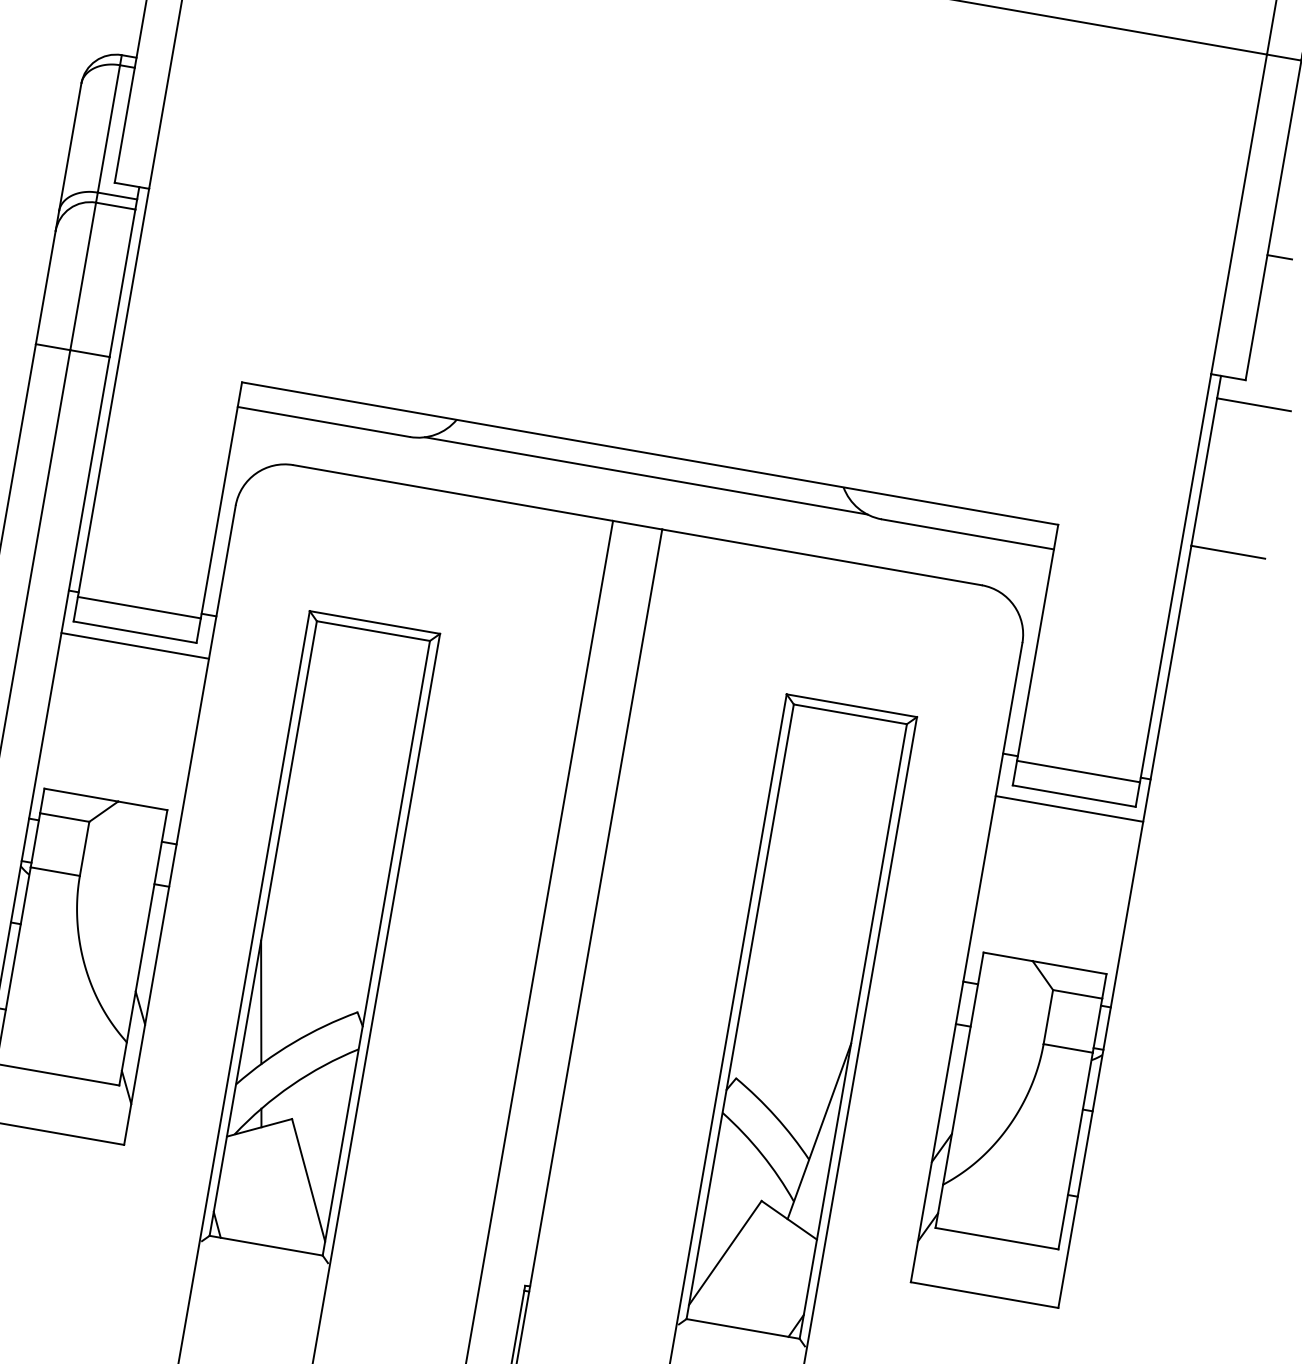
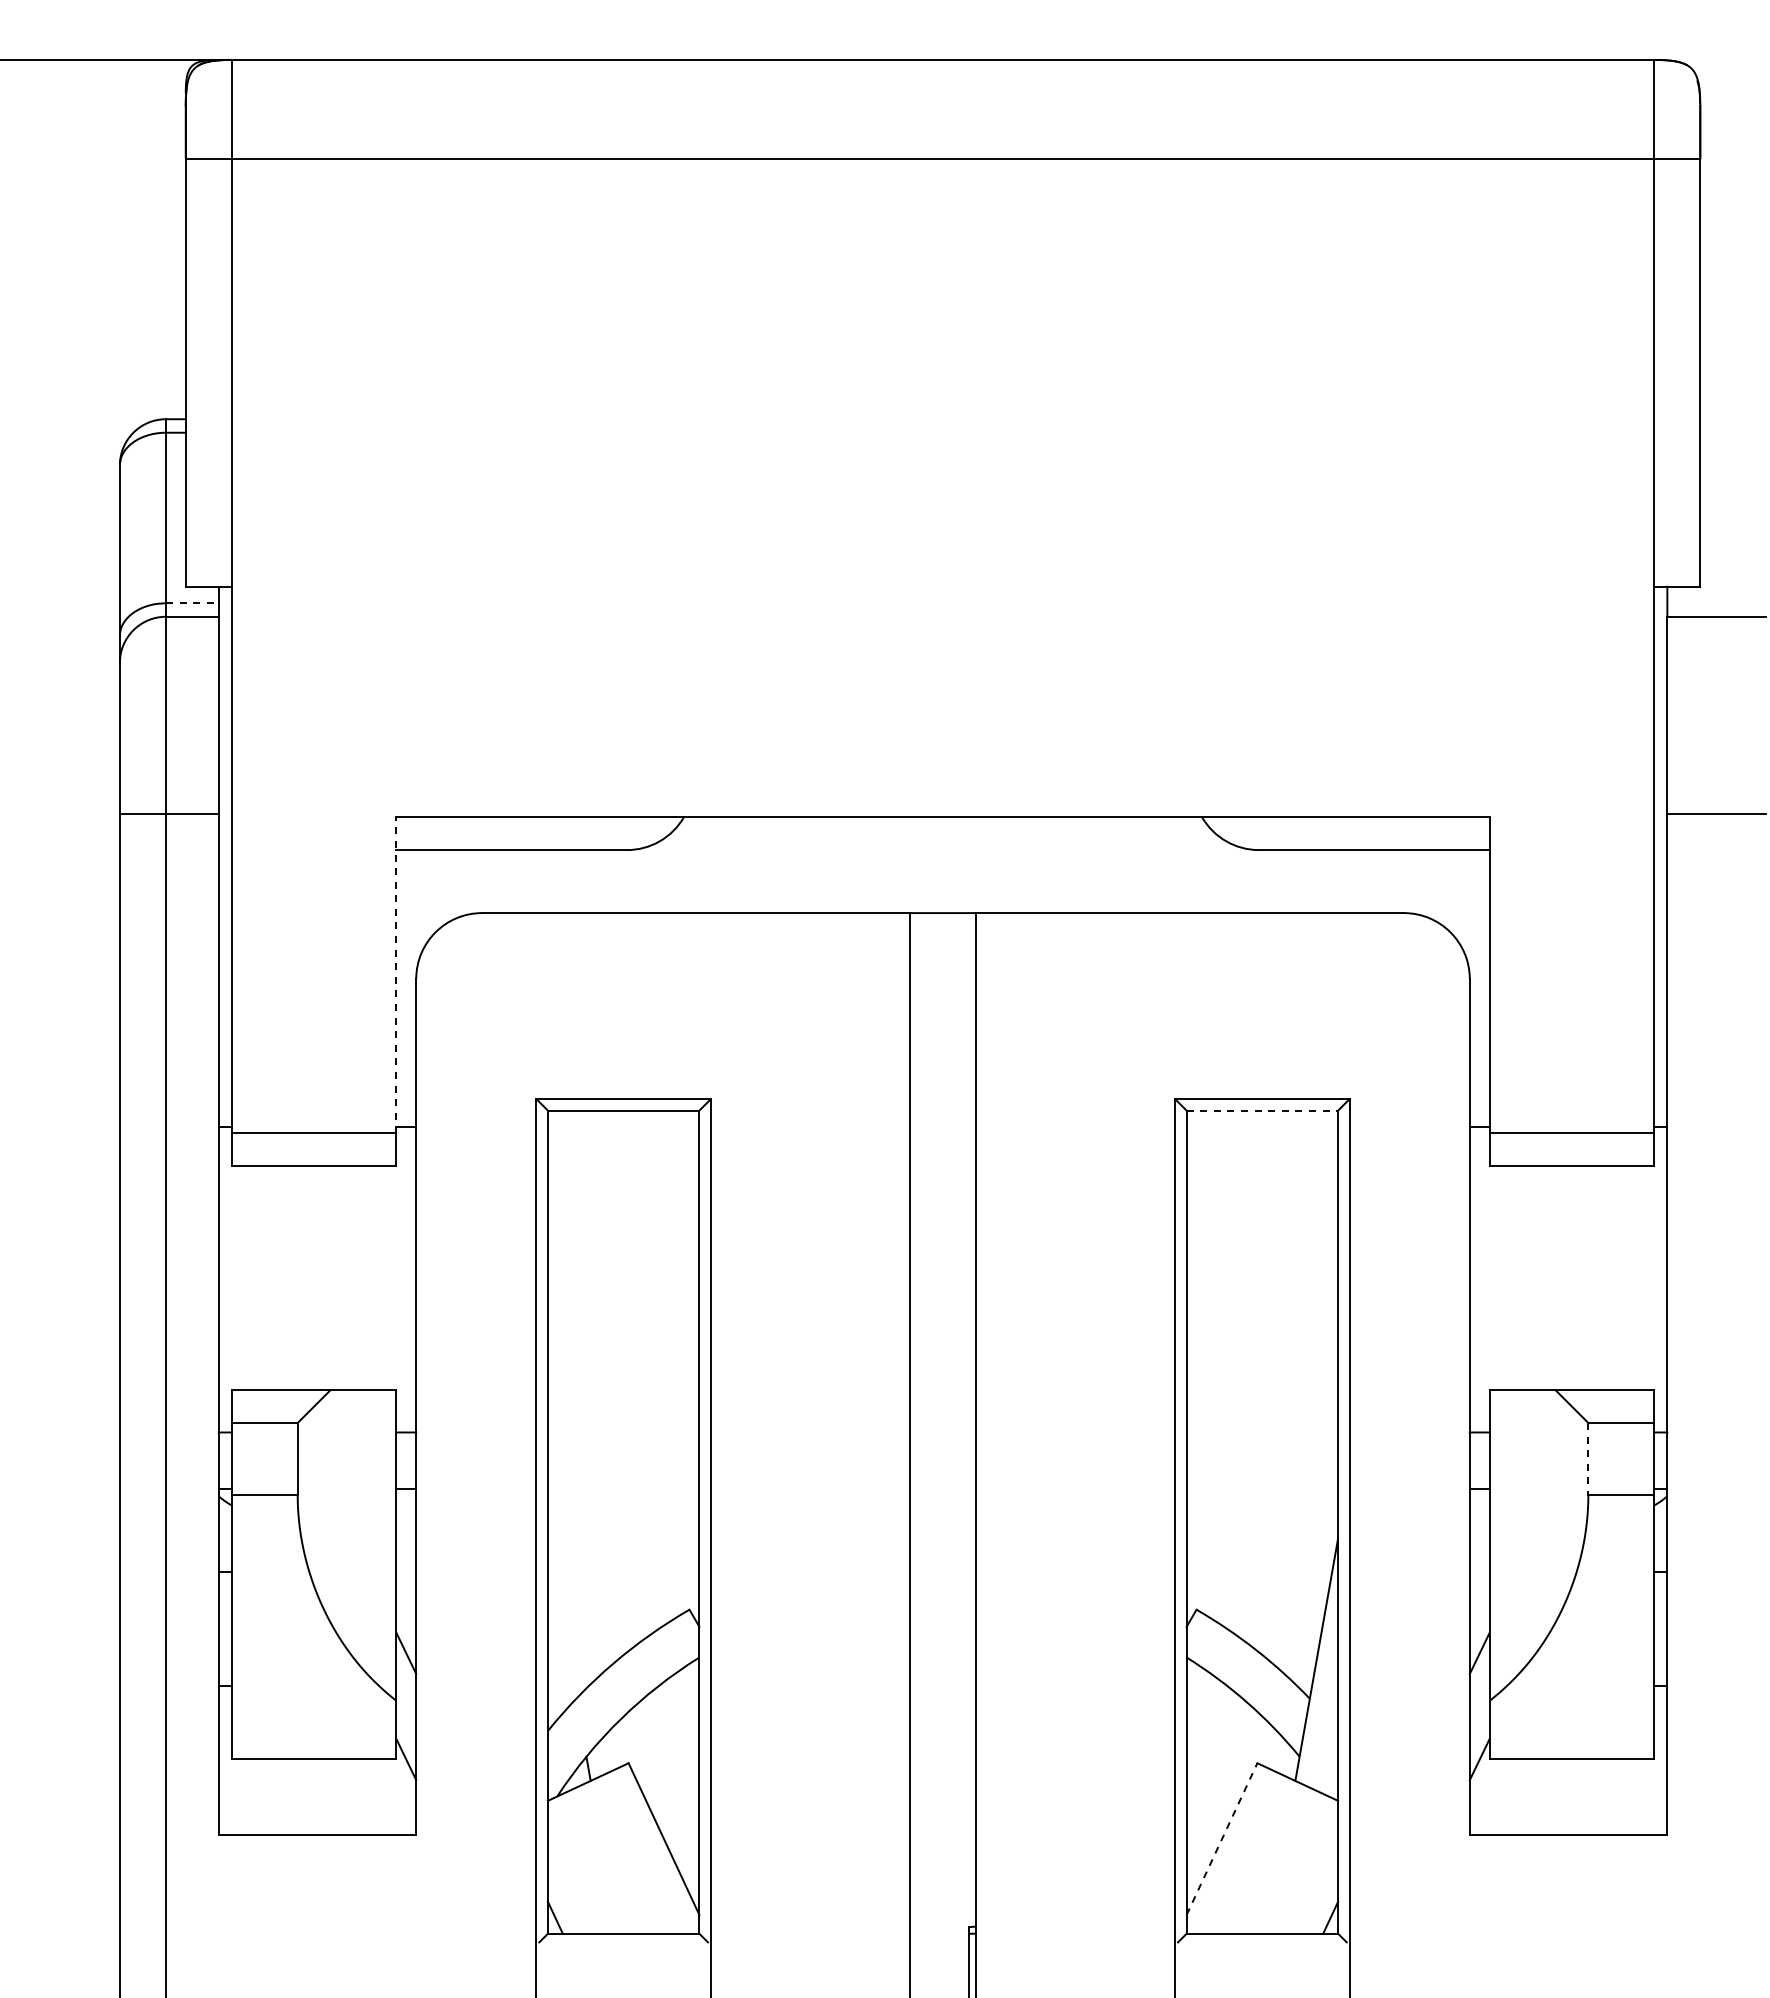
line: (117, 196) -> (192, 603), solid -> dashed
line: (1279, 257) -> (1716, 419), removed
line: (645, 476) -> (942, 847), removed
line: (221, 499) -> (396, 974), solid -> dashed
line: (135, 645) -> (317, 1183), removed
line: (850, 714) -> (1262, 1110), solid -> dashed
line: (1069, 808) -> (1568, 1183), removed
line: (260, 1002) -> (561, 1618), removed
line: (1048, 1017) -> (1588, 1459), solid -> dashed
line: (725, 1253) -> (1222, 1839), solid -> dashed

